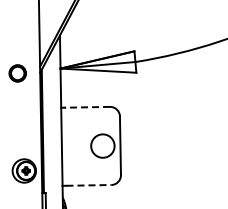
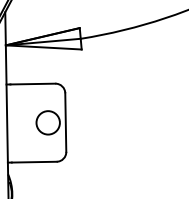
line: (87, 107) -> (32, 84), dashed -> solid
line: (89, 185) -> (34, 162), dashed -> solid

